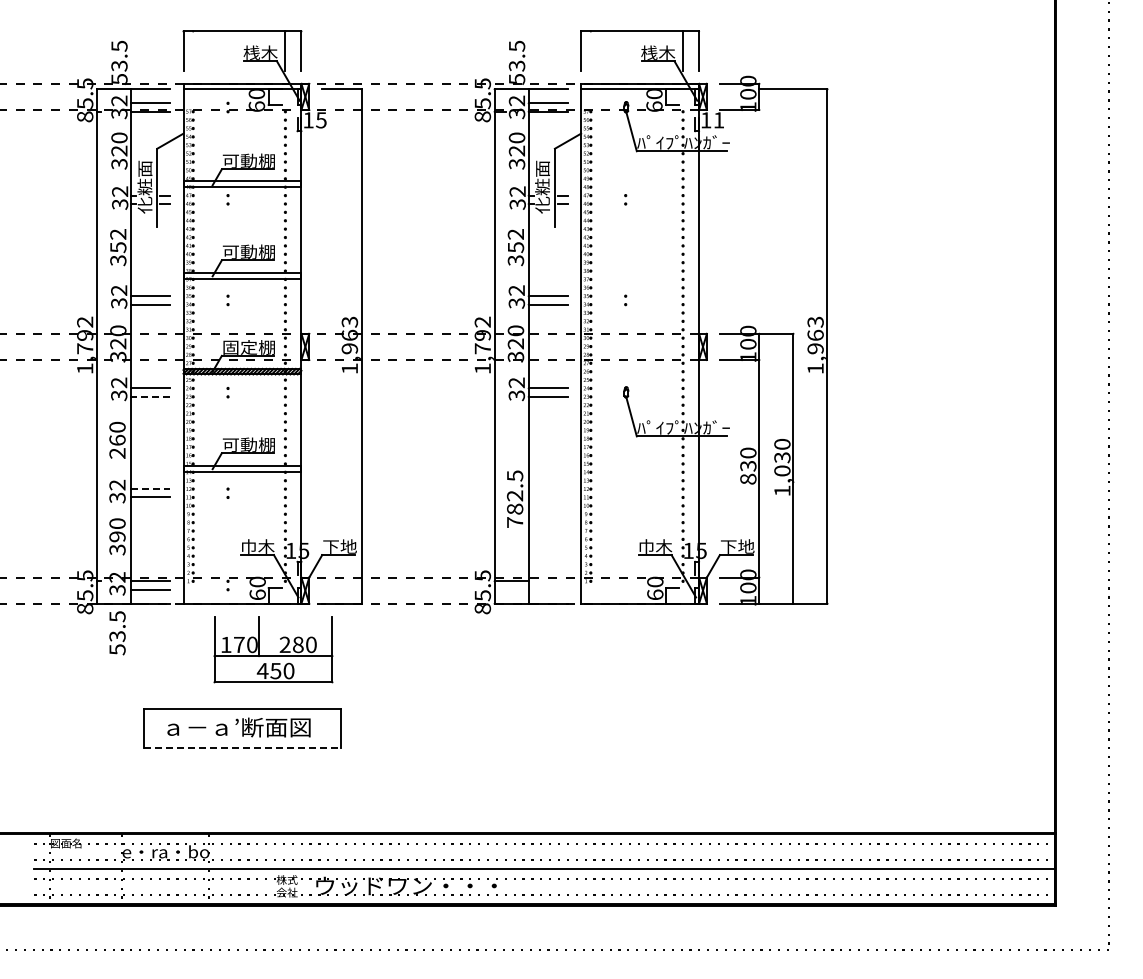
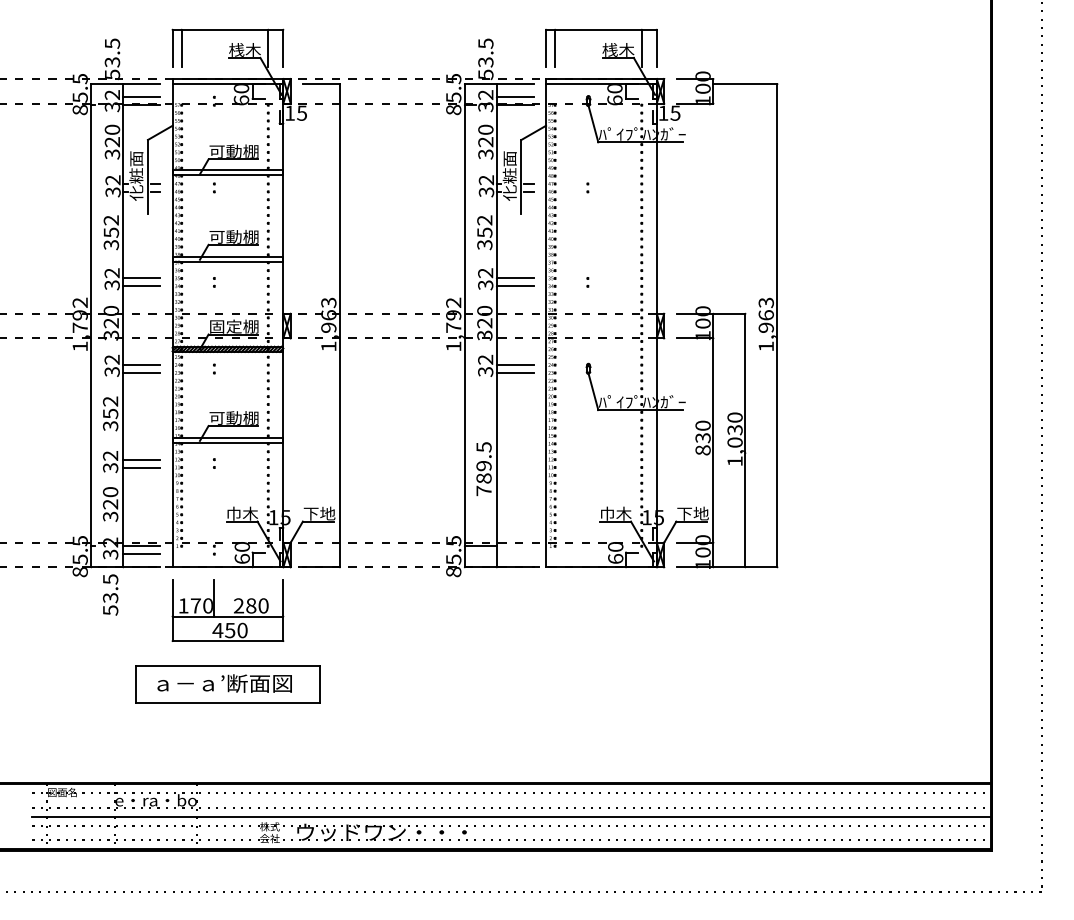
line: (193, 50) -> (181, 47), added
line: (590, 50) -> (554, 47), added
text: (718, 120) -> (675, 113), 11 -> 15
line: (150, 396) -> (141, 372), dashed -> solid
text: (117, 440) -> (110, 413), 260 -> 352
line: (150, 489) -> (141, 460), dashed -> solid
text: (515, 495) -> (484, 465), 782.5 -> 789.5
text: (117, 536) -> (110, 504), 390 -> 320
part: (273, 649) -> (228, 610), moved
line: (242, 747) -> (228, 702), dashed -> solid

